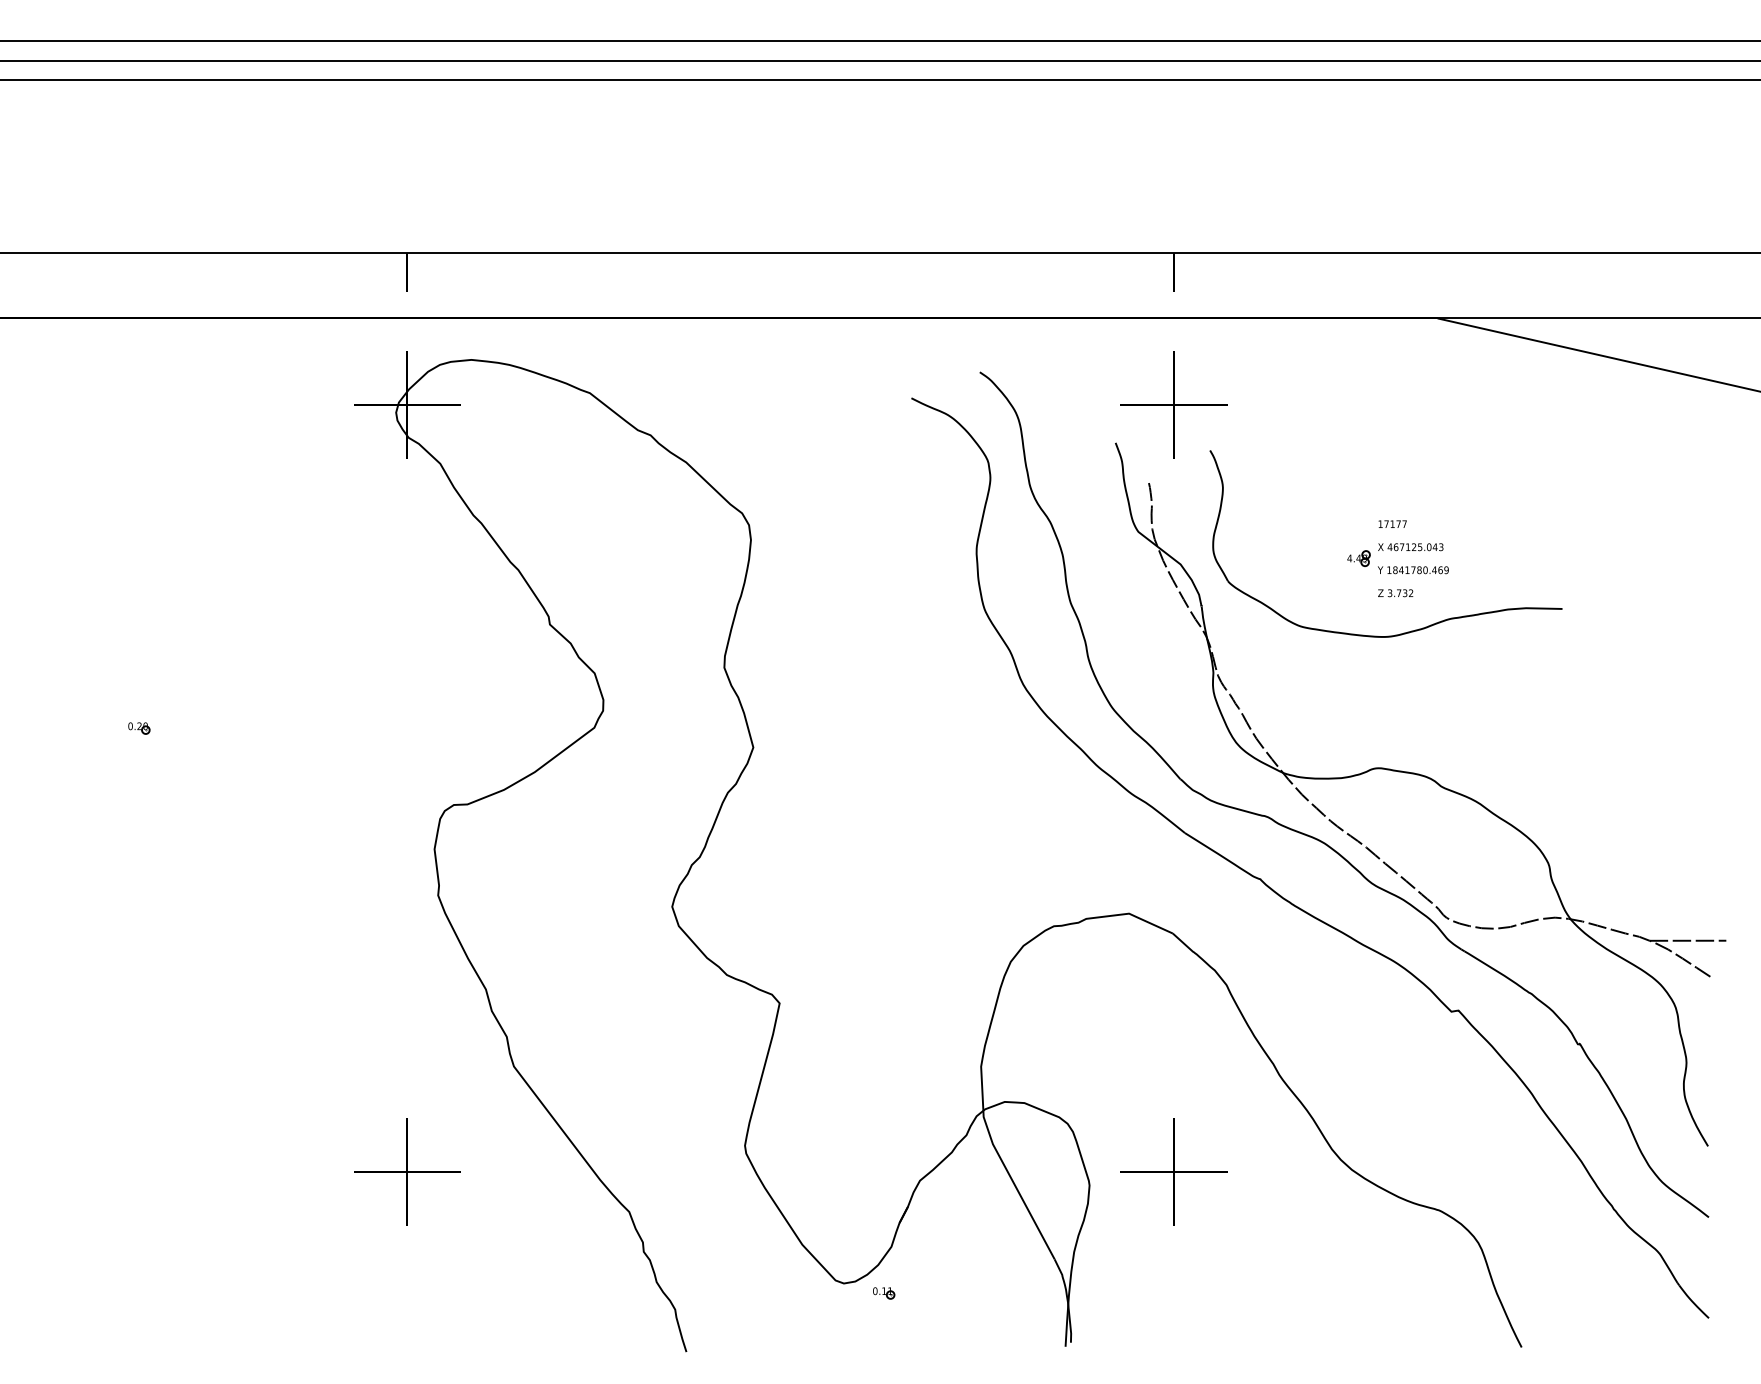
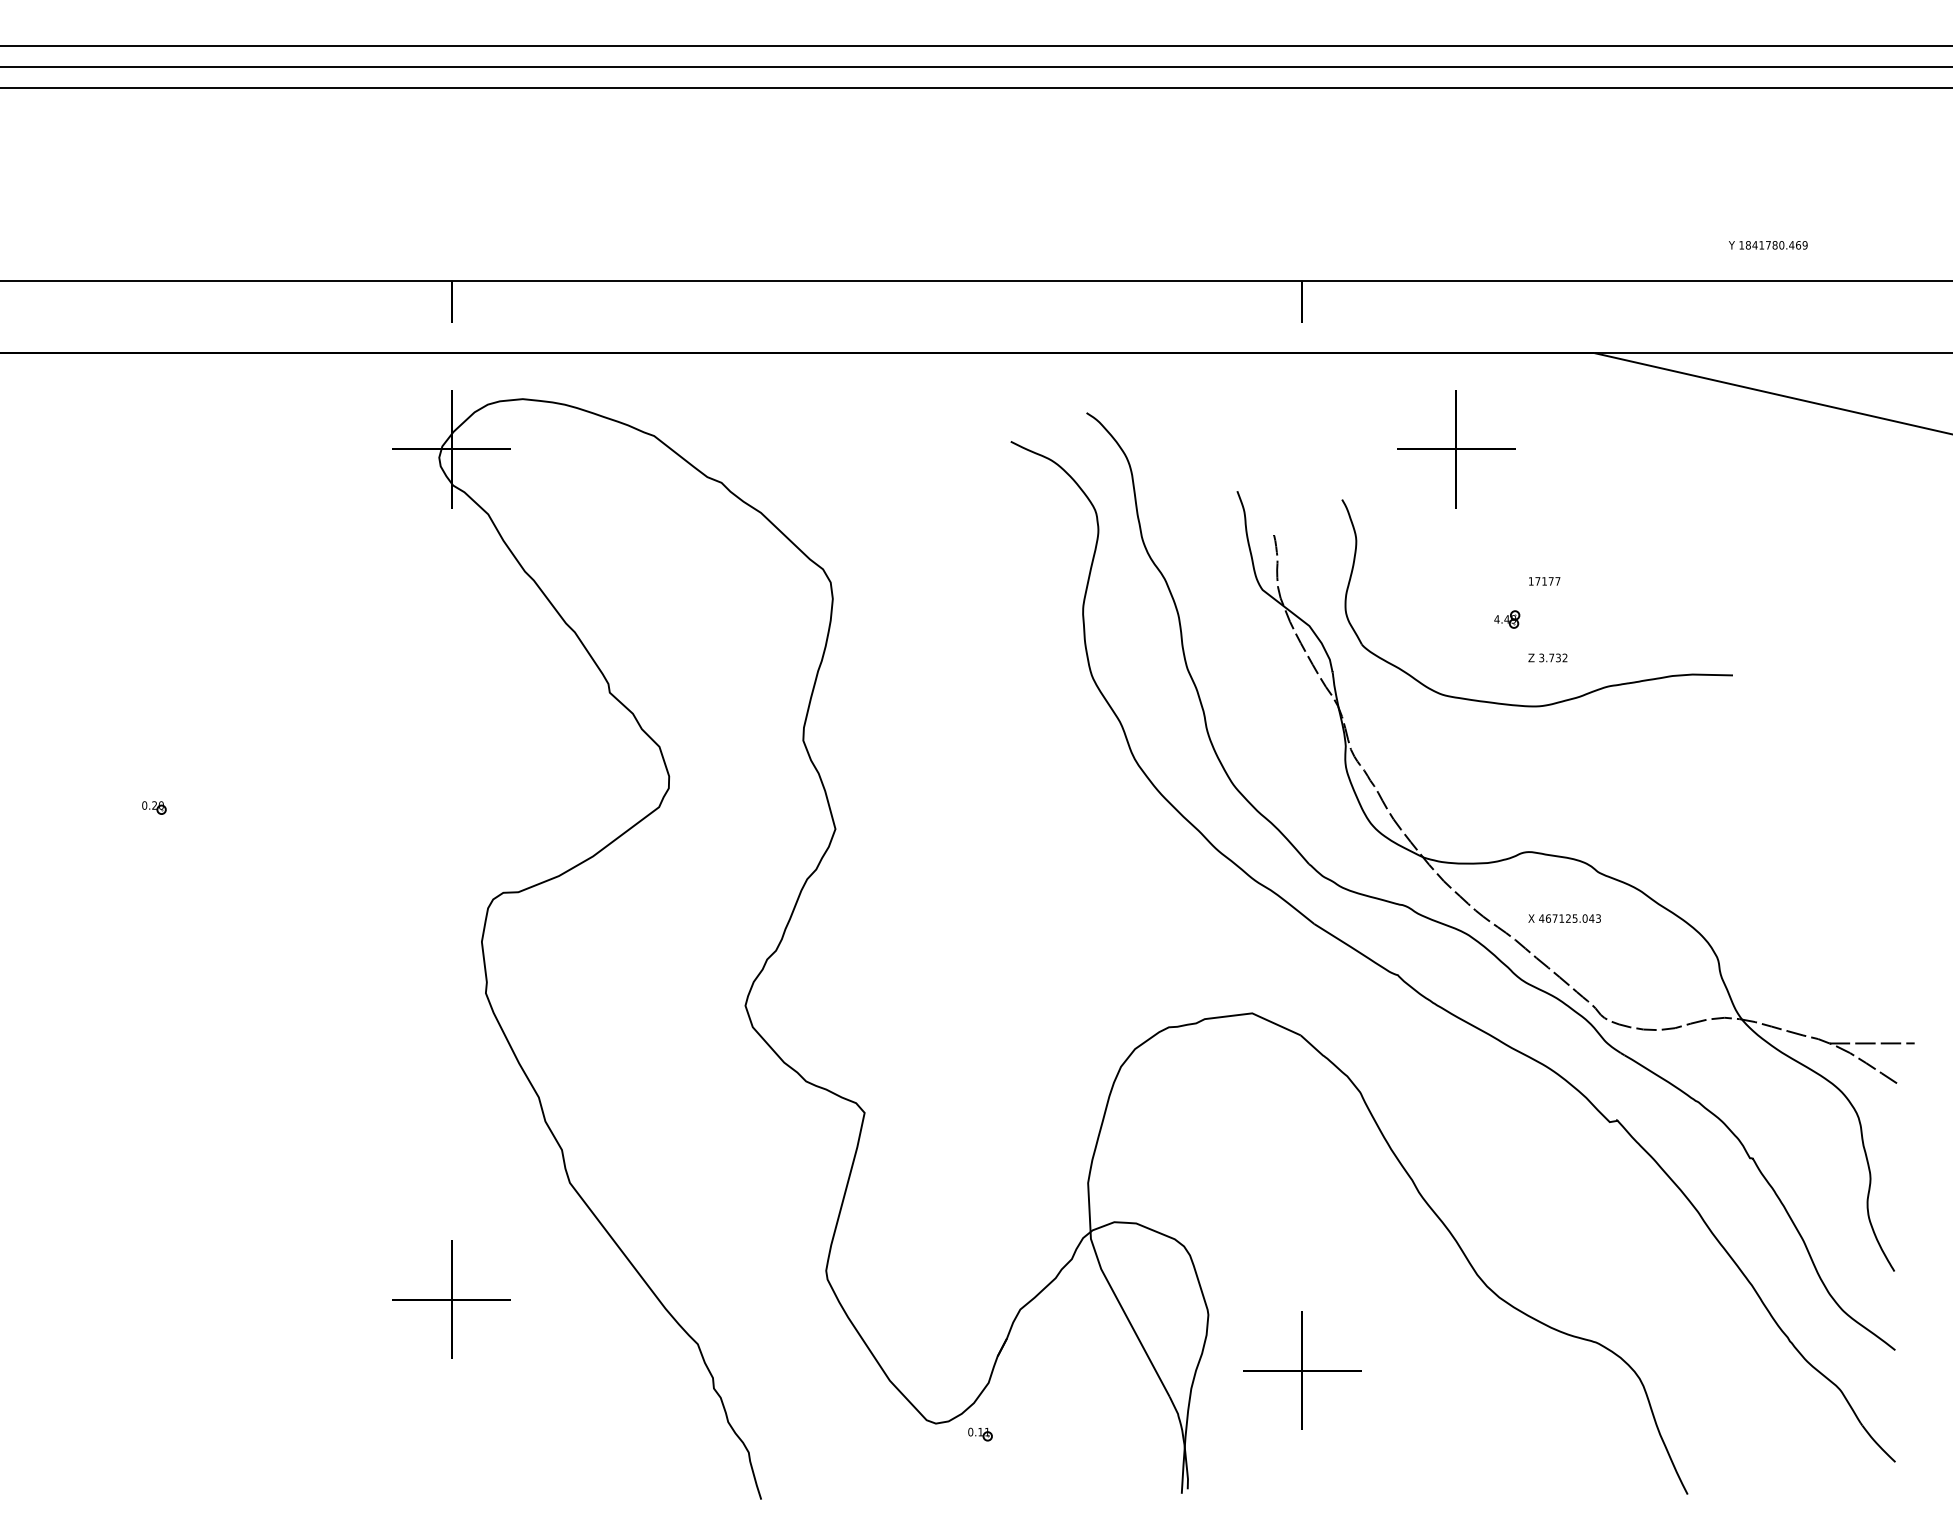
part: (1173, 404) -> (1455, 448), moved
text: (1410, 547) -> (1564, 918), moved
text: (1413, 570) -> (1768, 245), moved
part: (1173, 1171) -> (1301, 1370), moved

